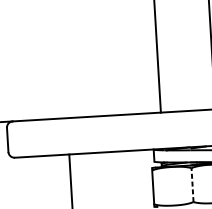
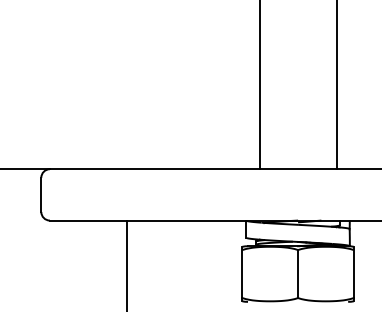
line: (192, 184) -> (298, 273), dashed -> solid

